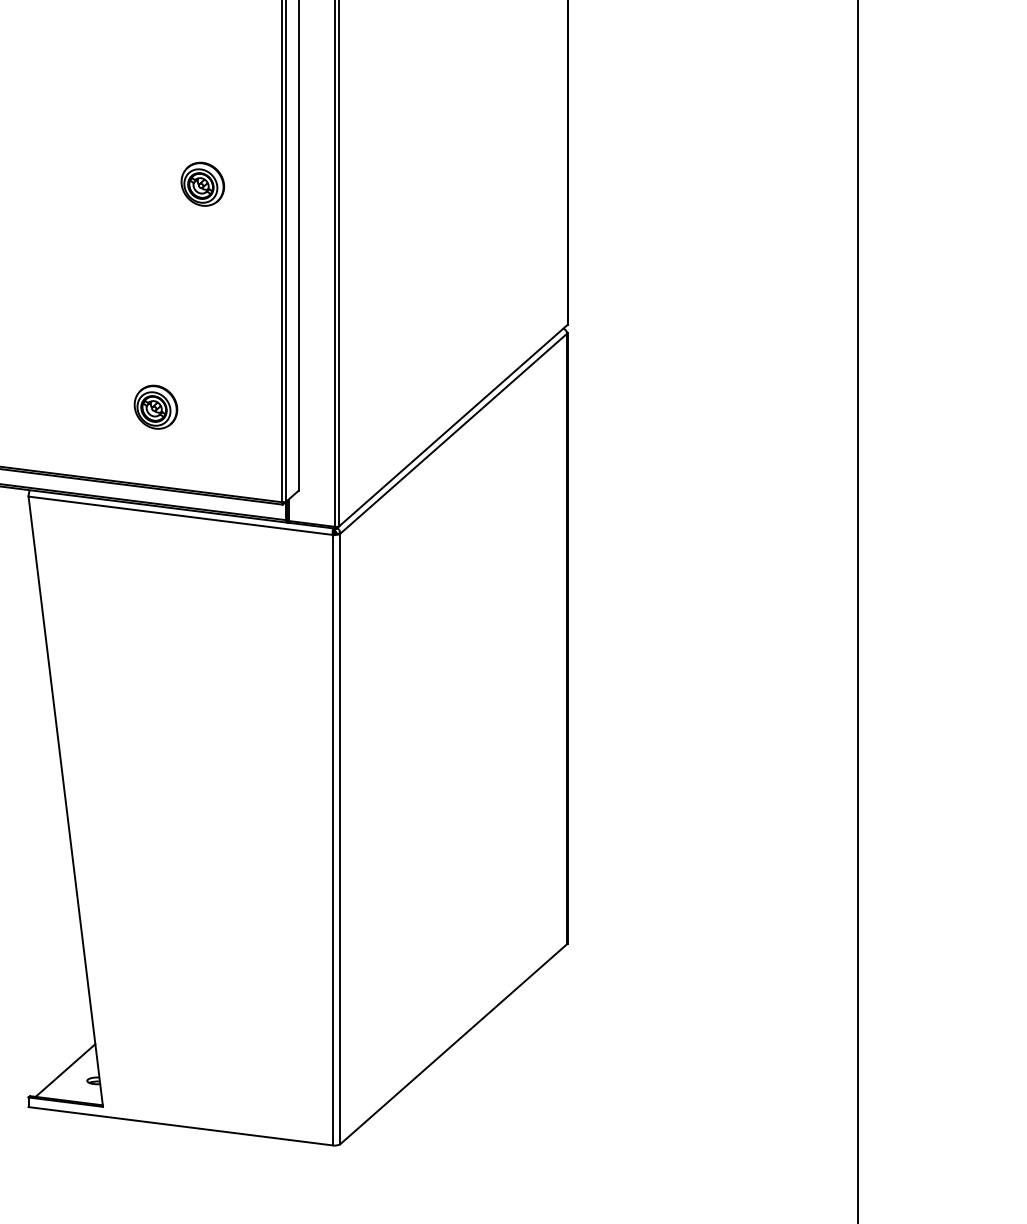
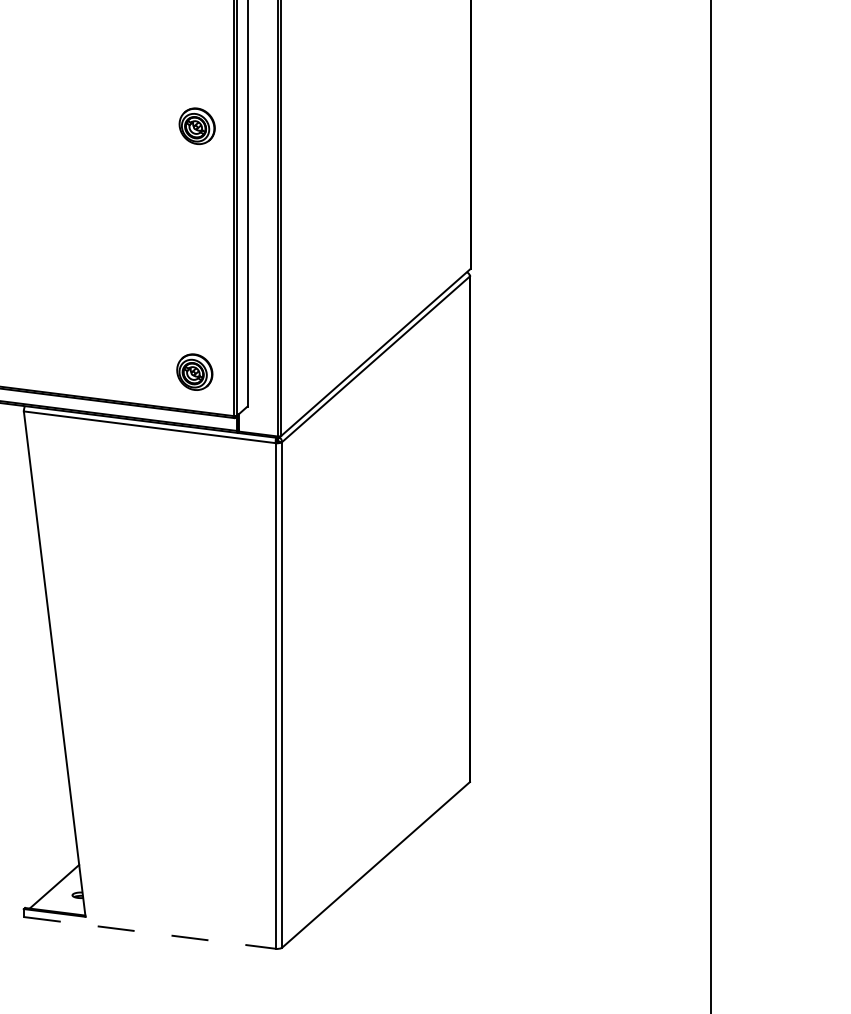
part: (202, 183) -> (196, 125), moved
part: (155, 406) -> (194, 371), moved
line: (181, 1126) -> (150, 933), solid -> dashed

